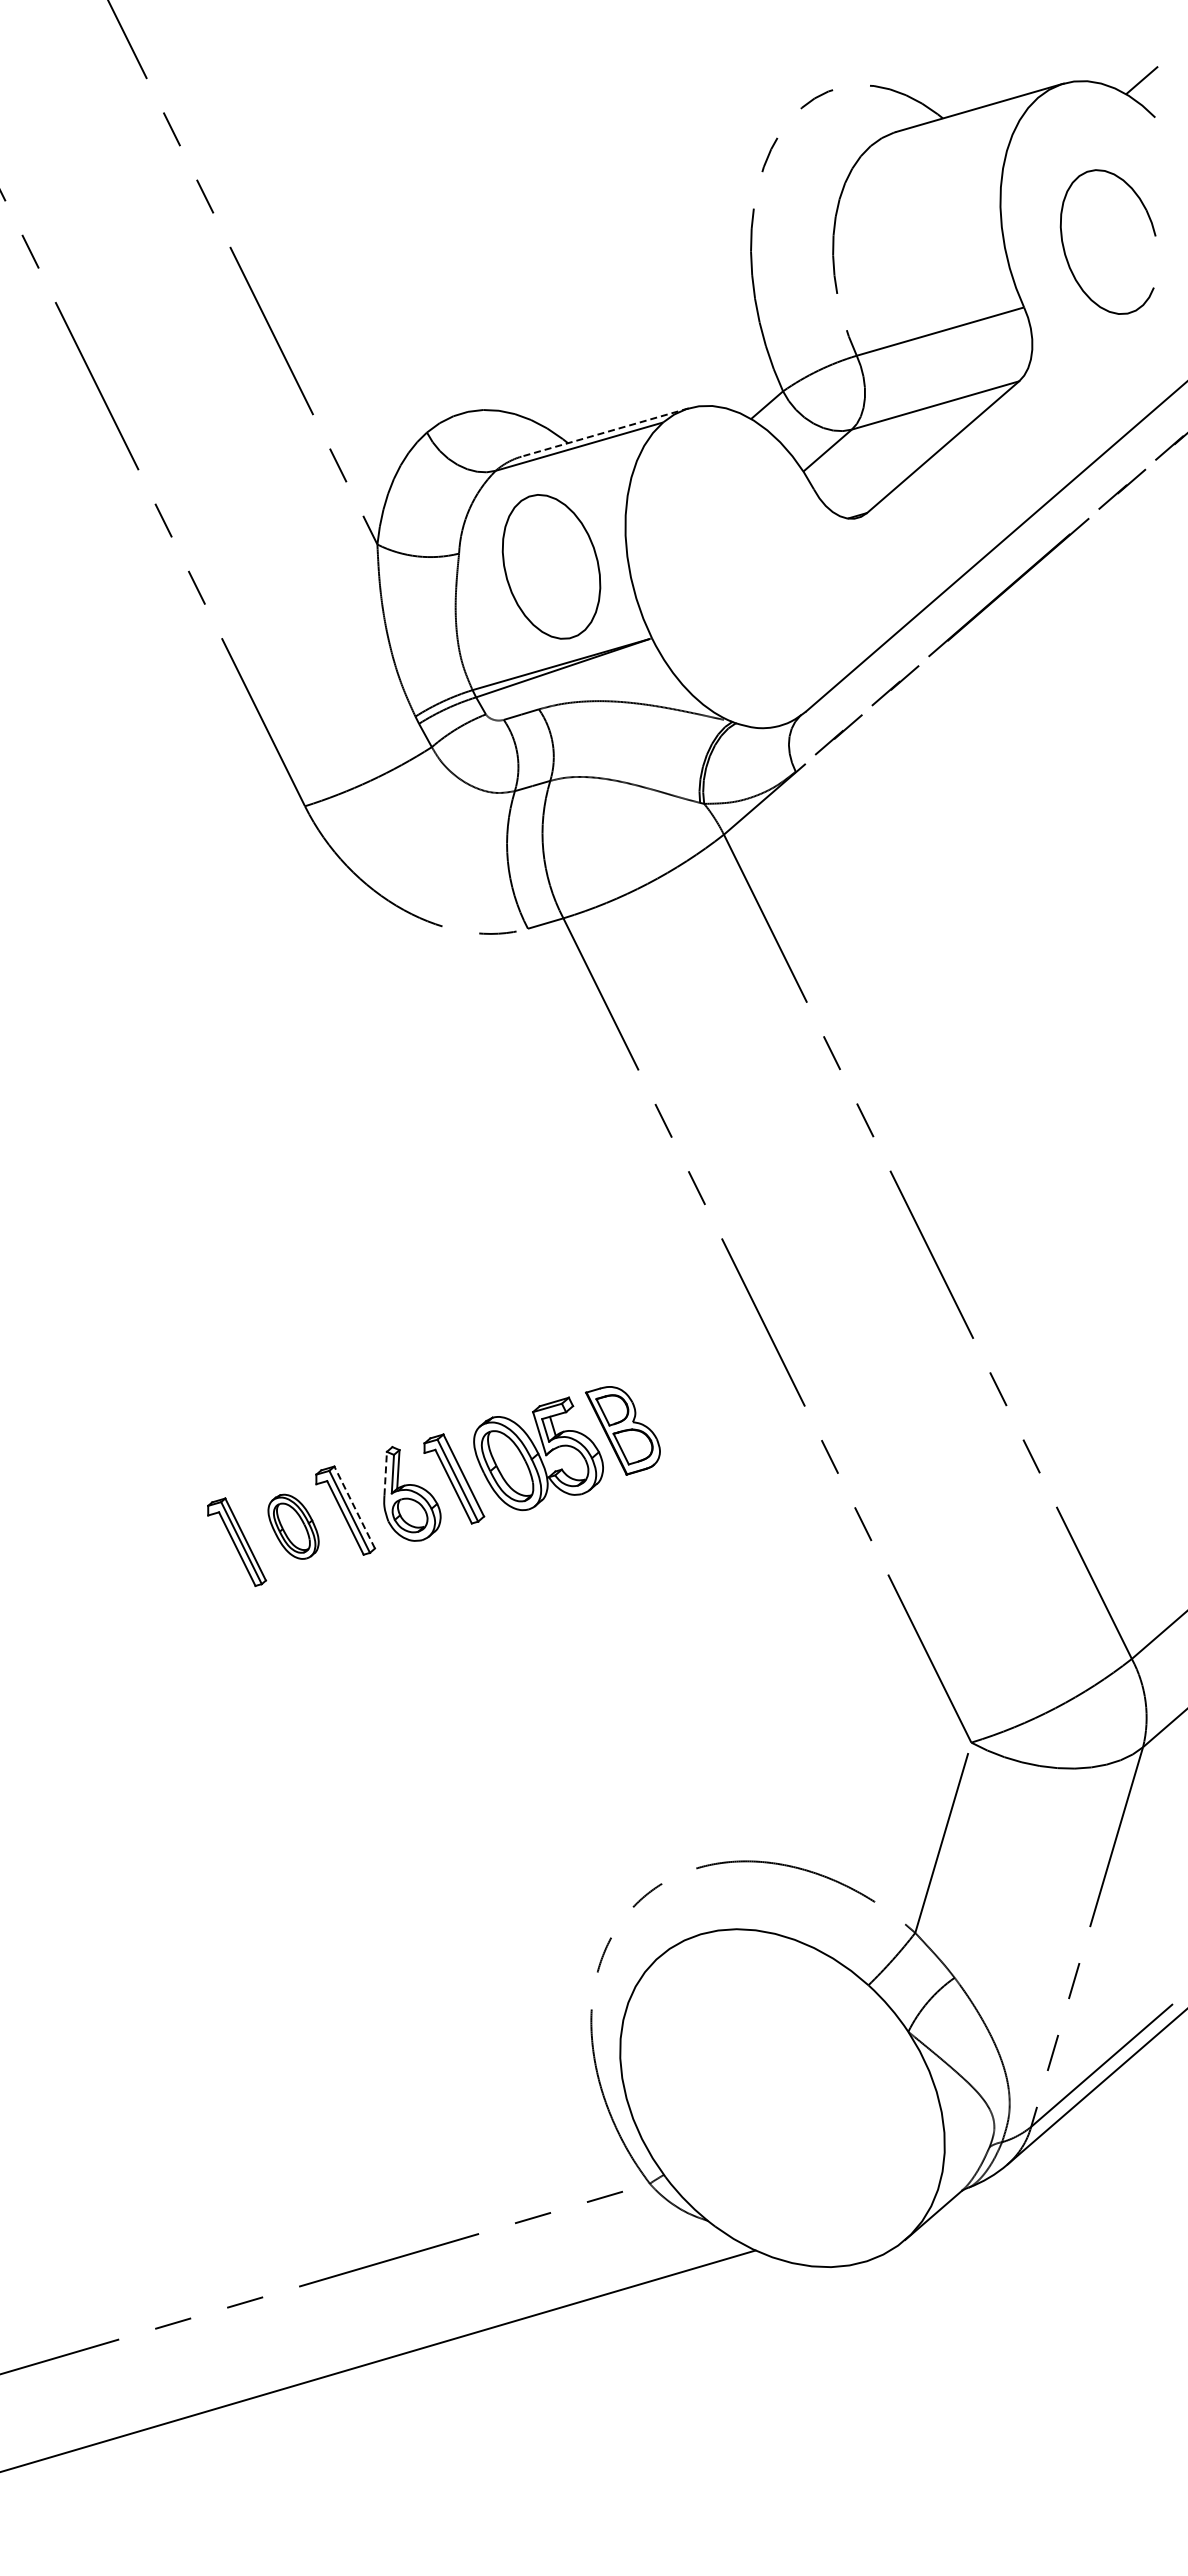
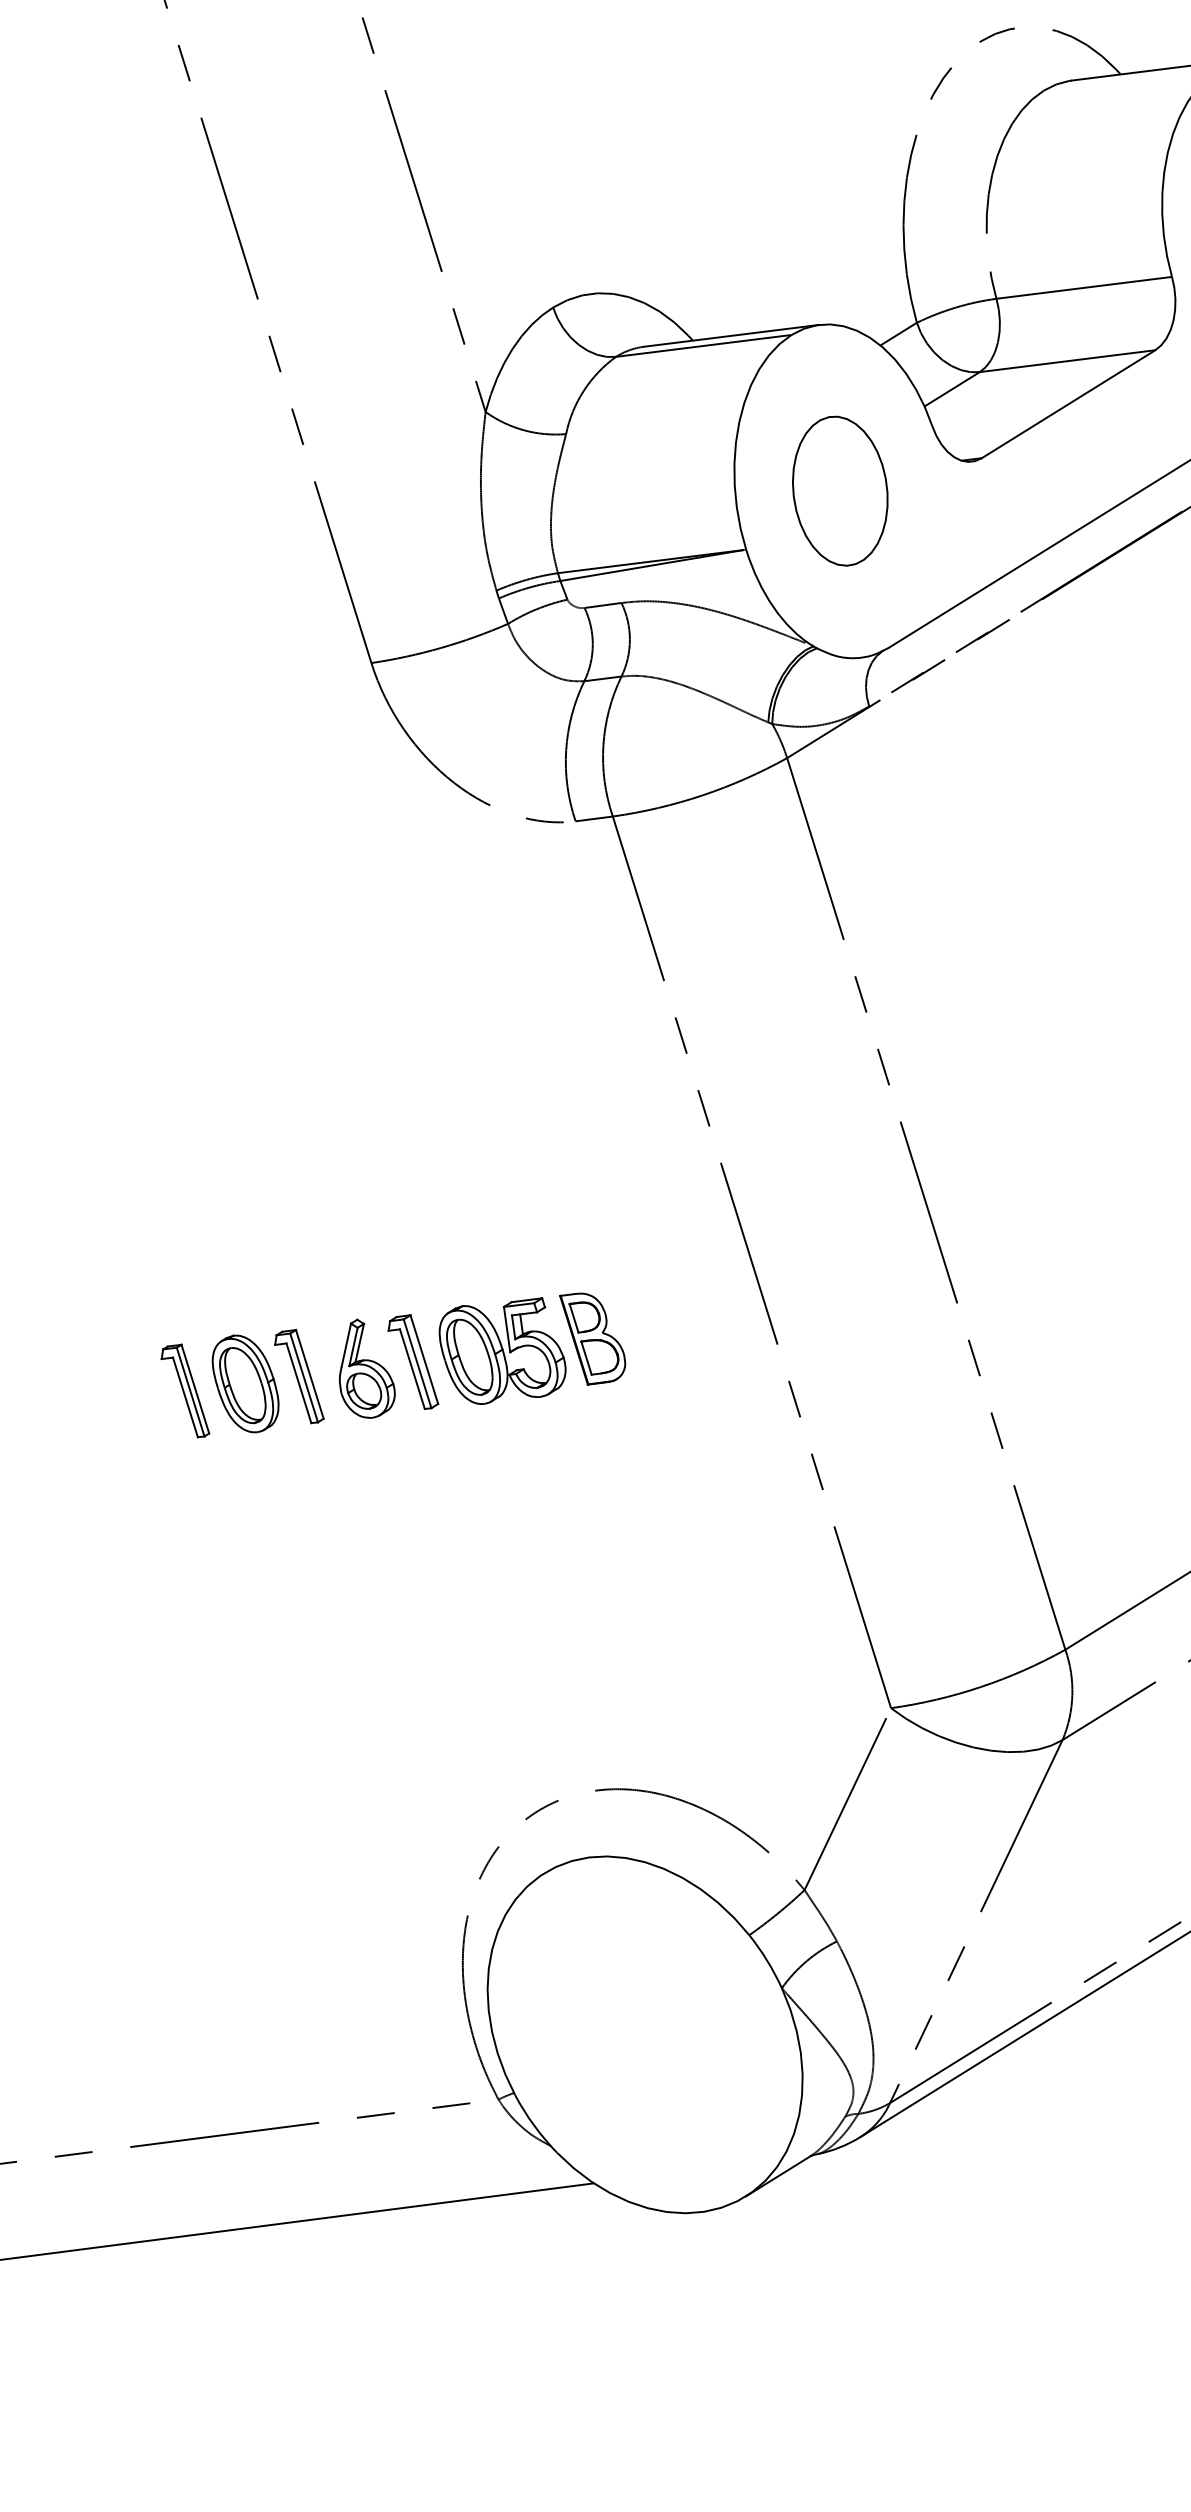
line: (604, 432) -> (731, 335), dashed -> solid
part: (551, 566) -> (840, 490), moved
line: (385, 1473) -> (346, 1345), dashed -> solid
line: (354, 1507) -> (309, 1374), dashed -> solid
part: (293, 1526) -> (245, 1383), size x1.43

